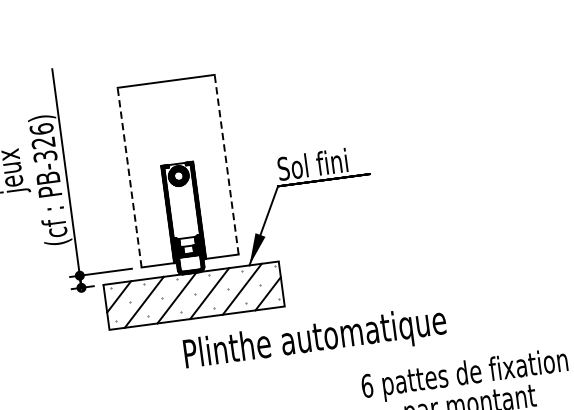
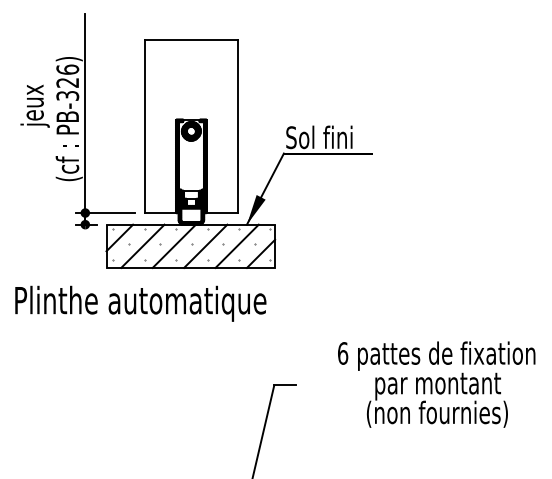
line: (227, 164) -> (238, 126), dashed -> solid
line: (129, 177) -> (144, 126), dashed -> solid
text: (315, 340) -> (140, 303), moved

